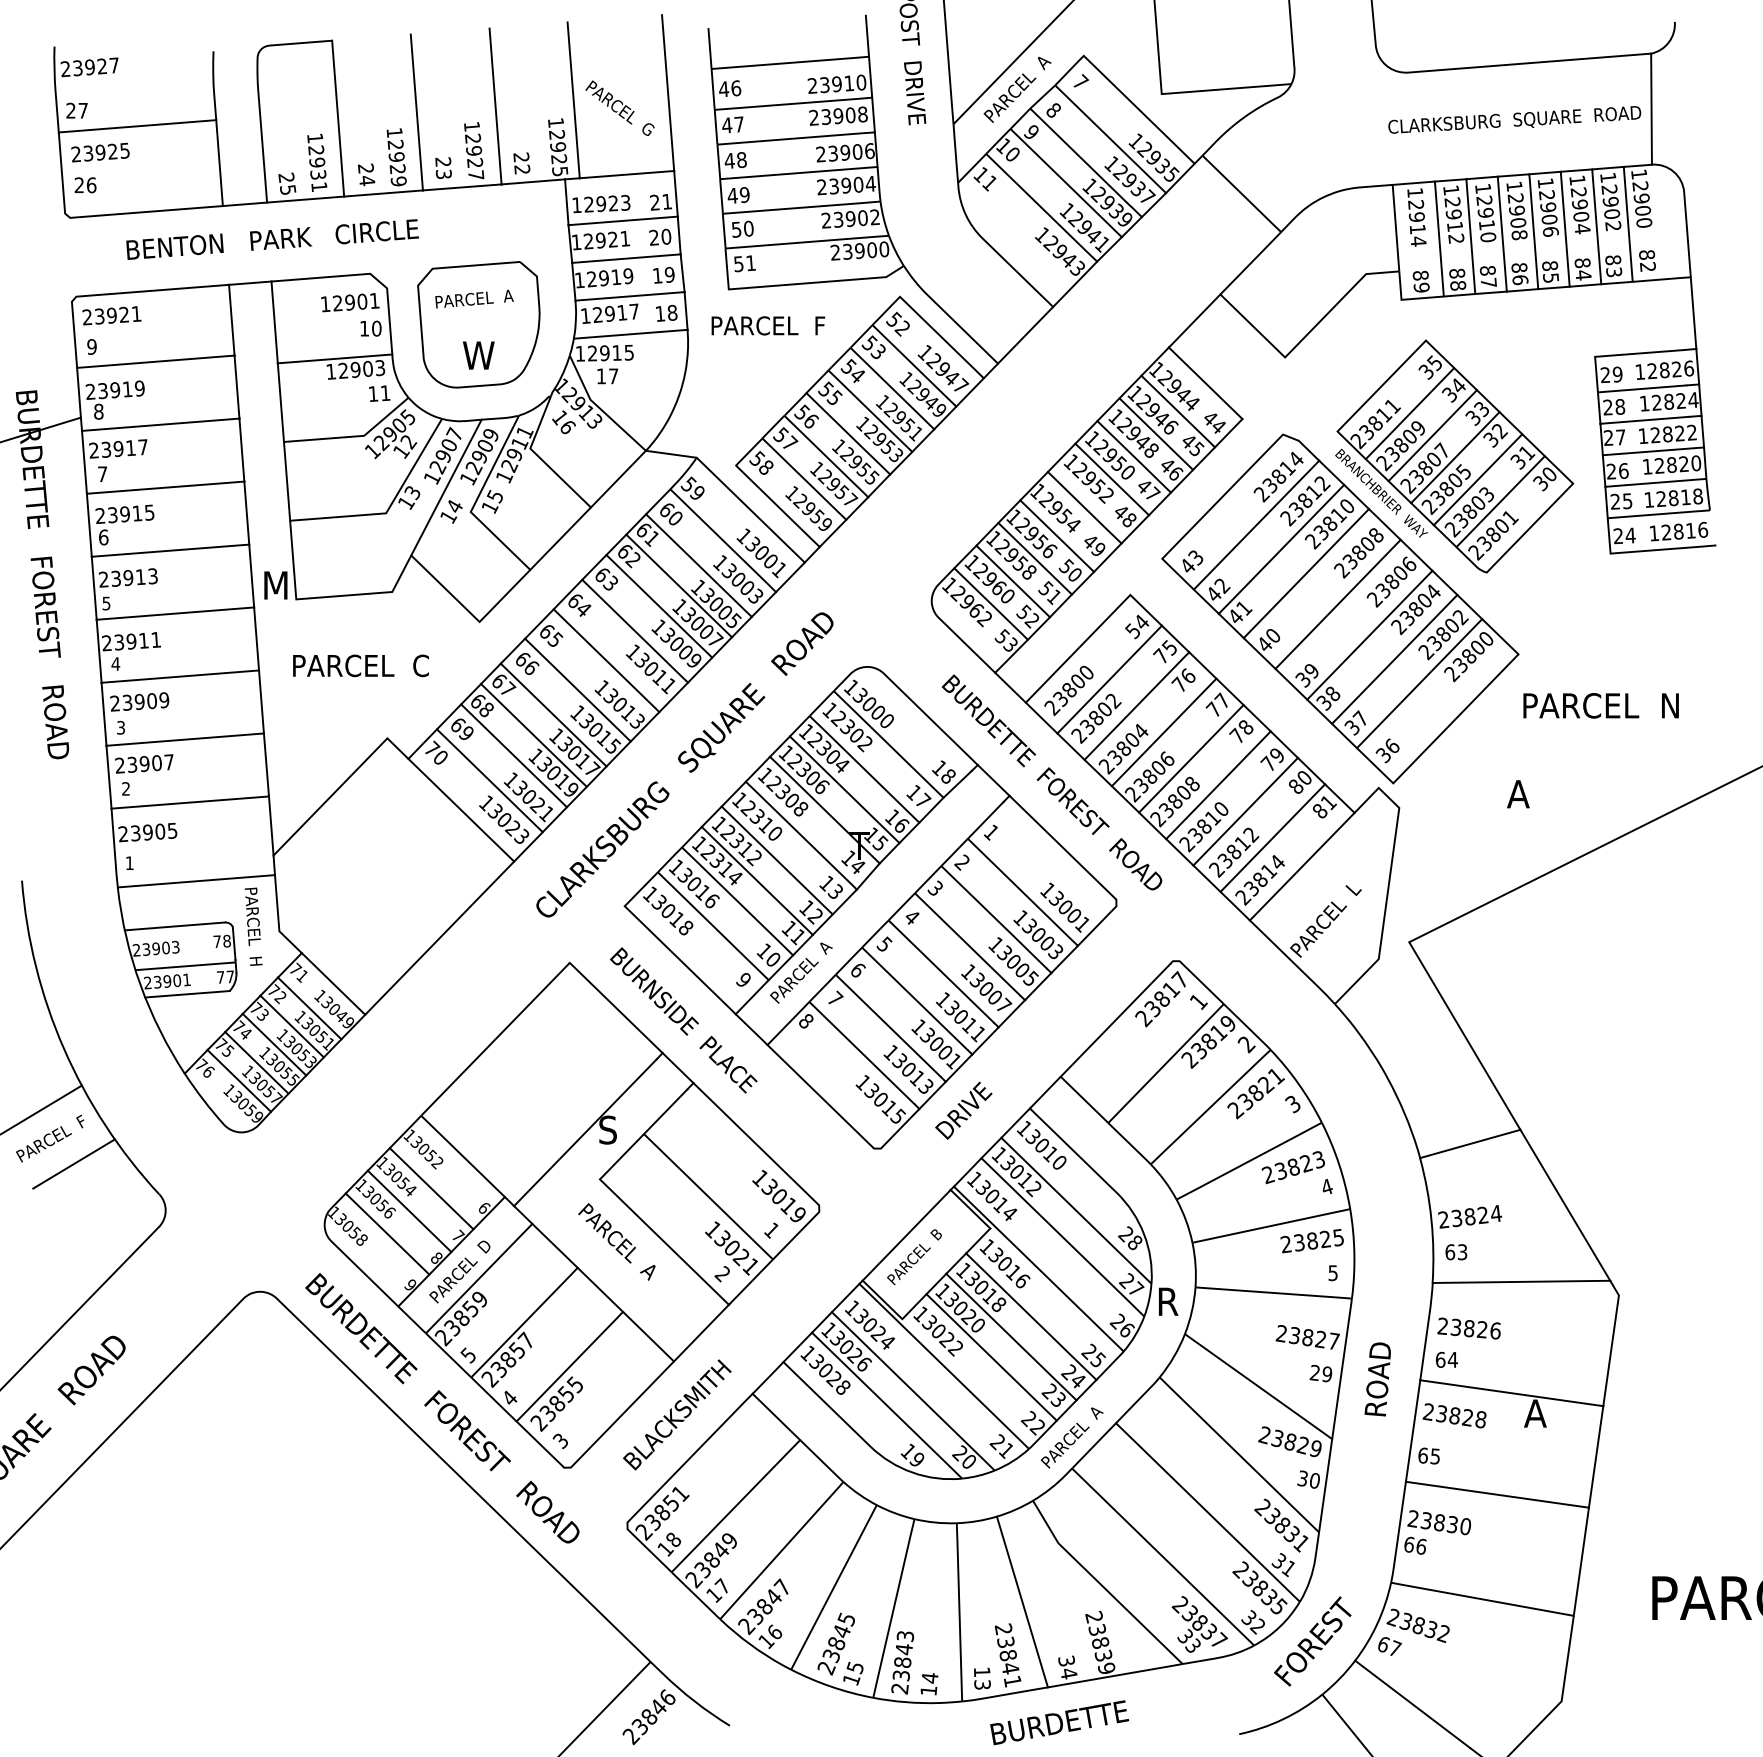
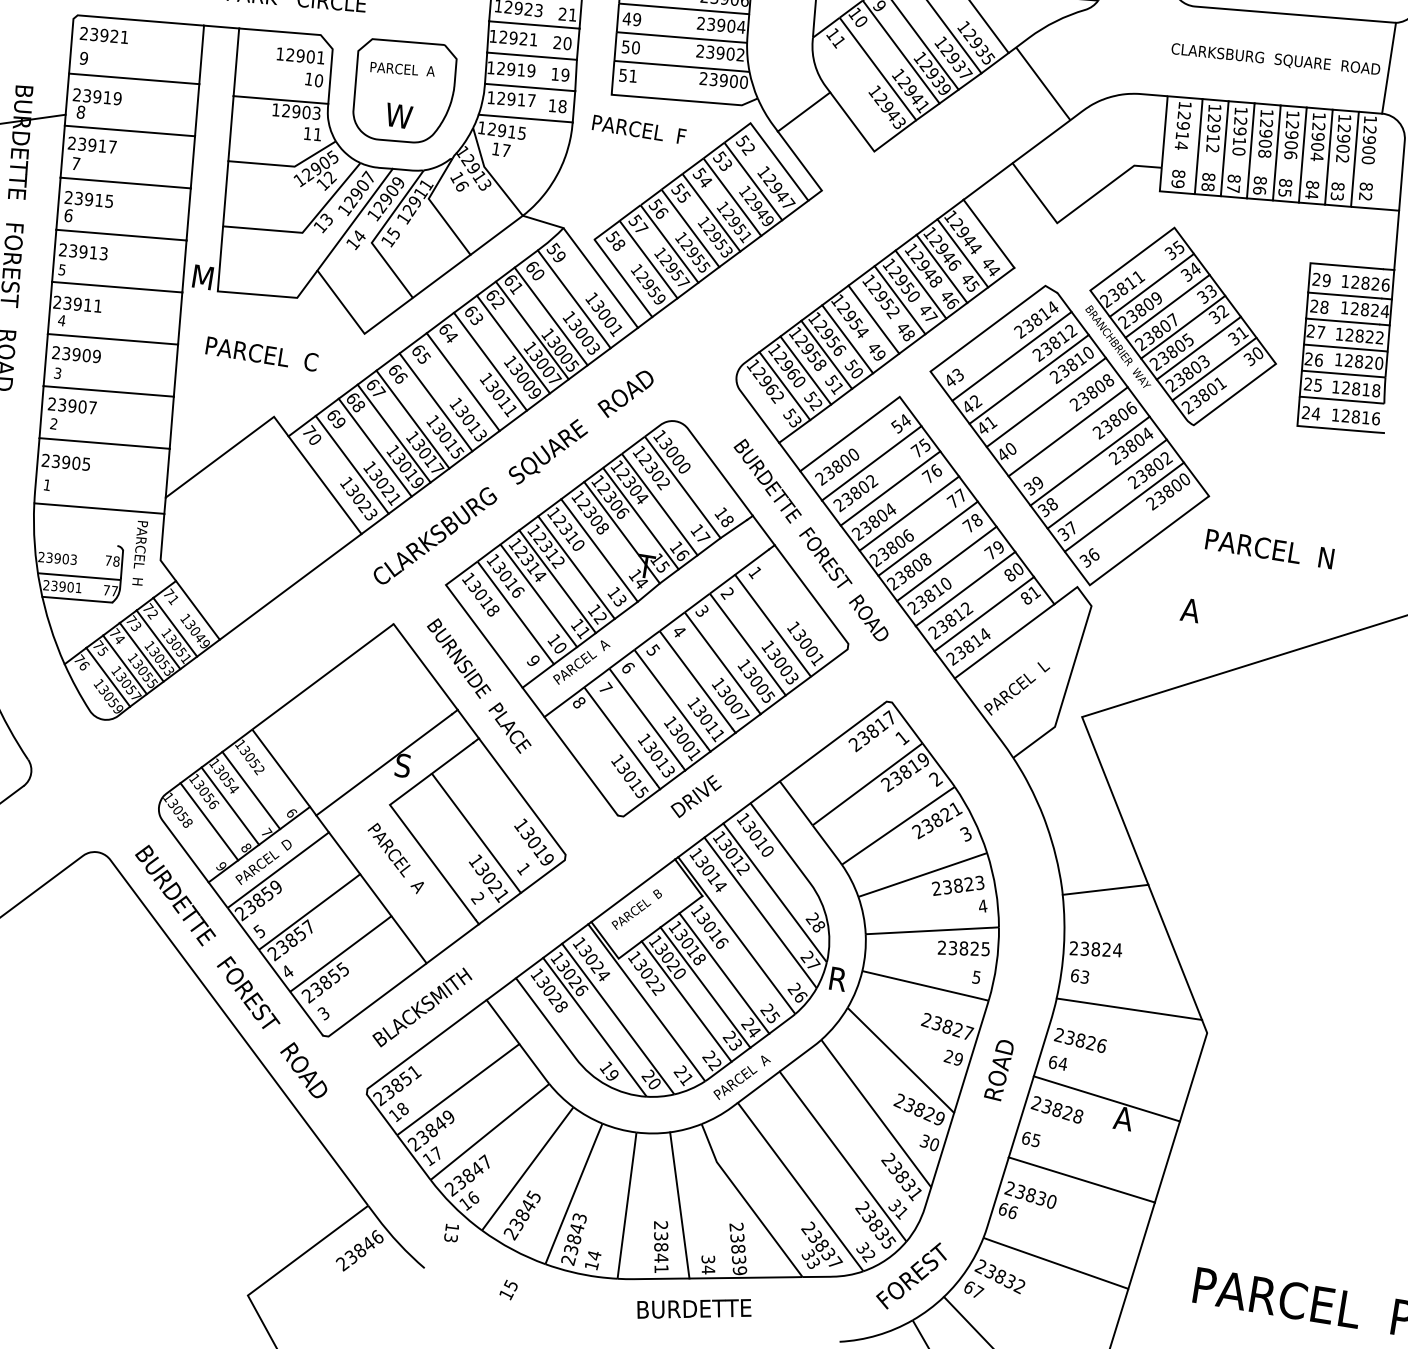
line: (1025, 334) -> (803, 111), moved
line: (174, 926) -> (75, 542), removed
text: (853, 1673) -> (508, 1289), moved
text: (982, 1678) -> (451, 1232), moved

